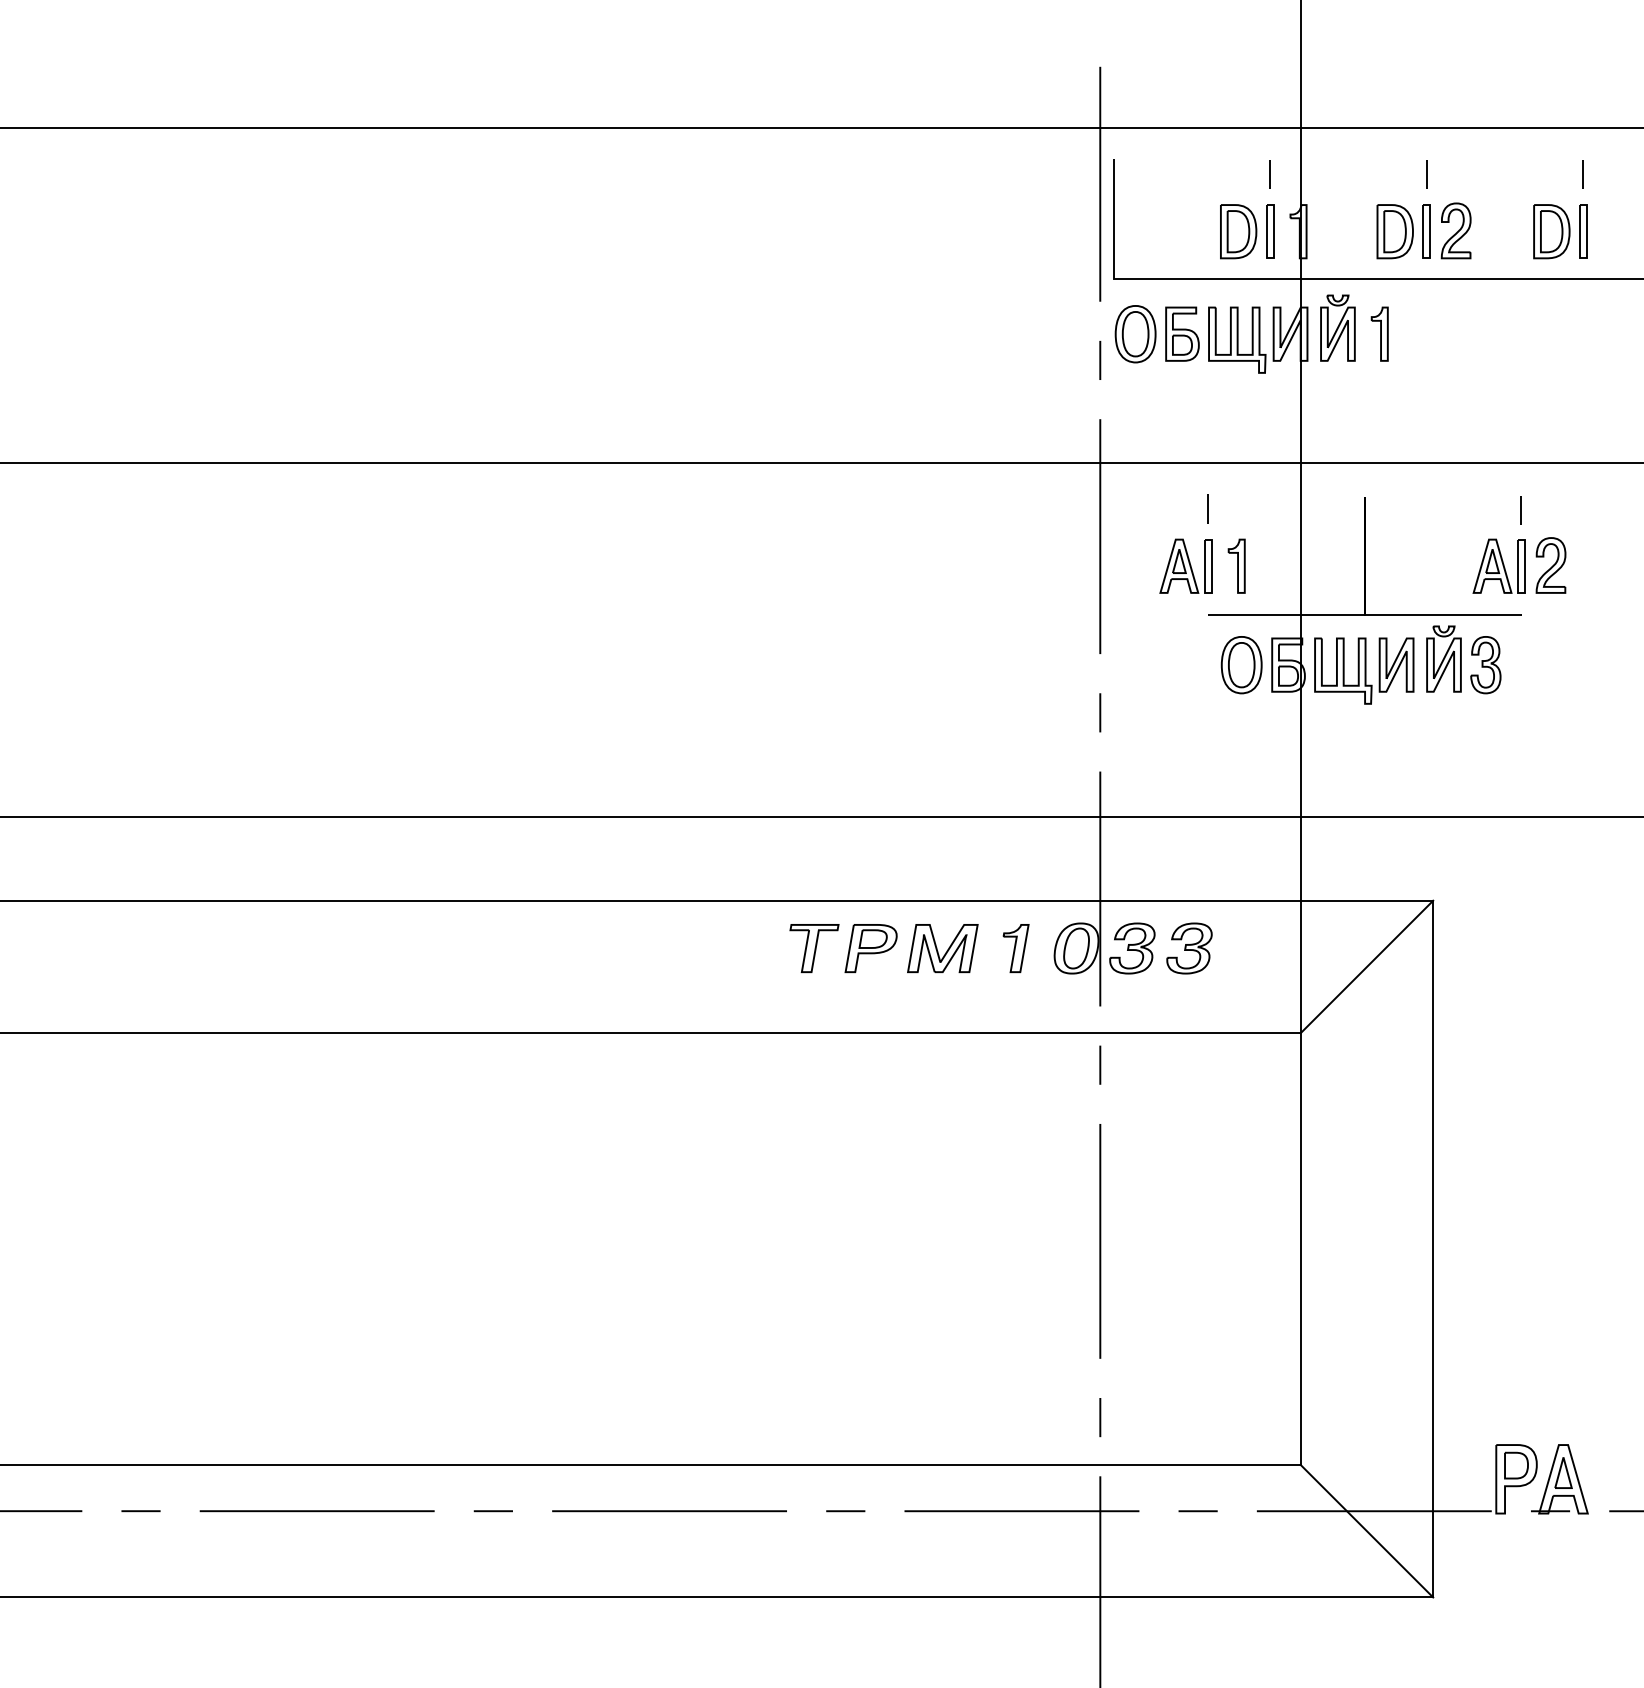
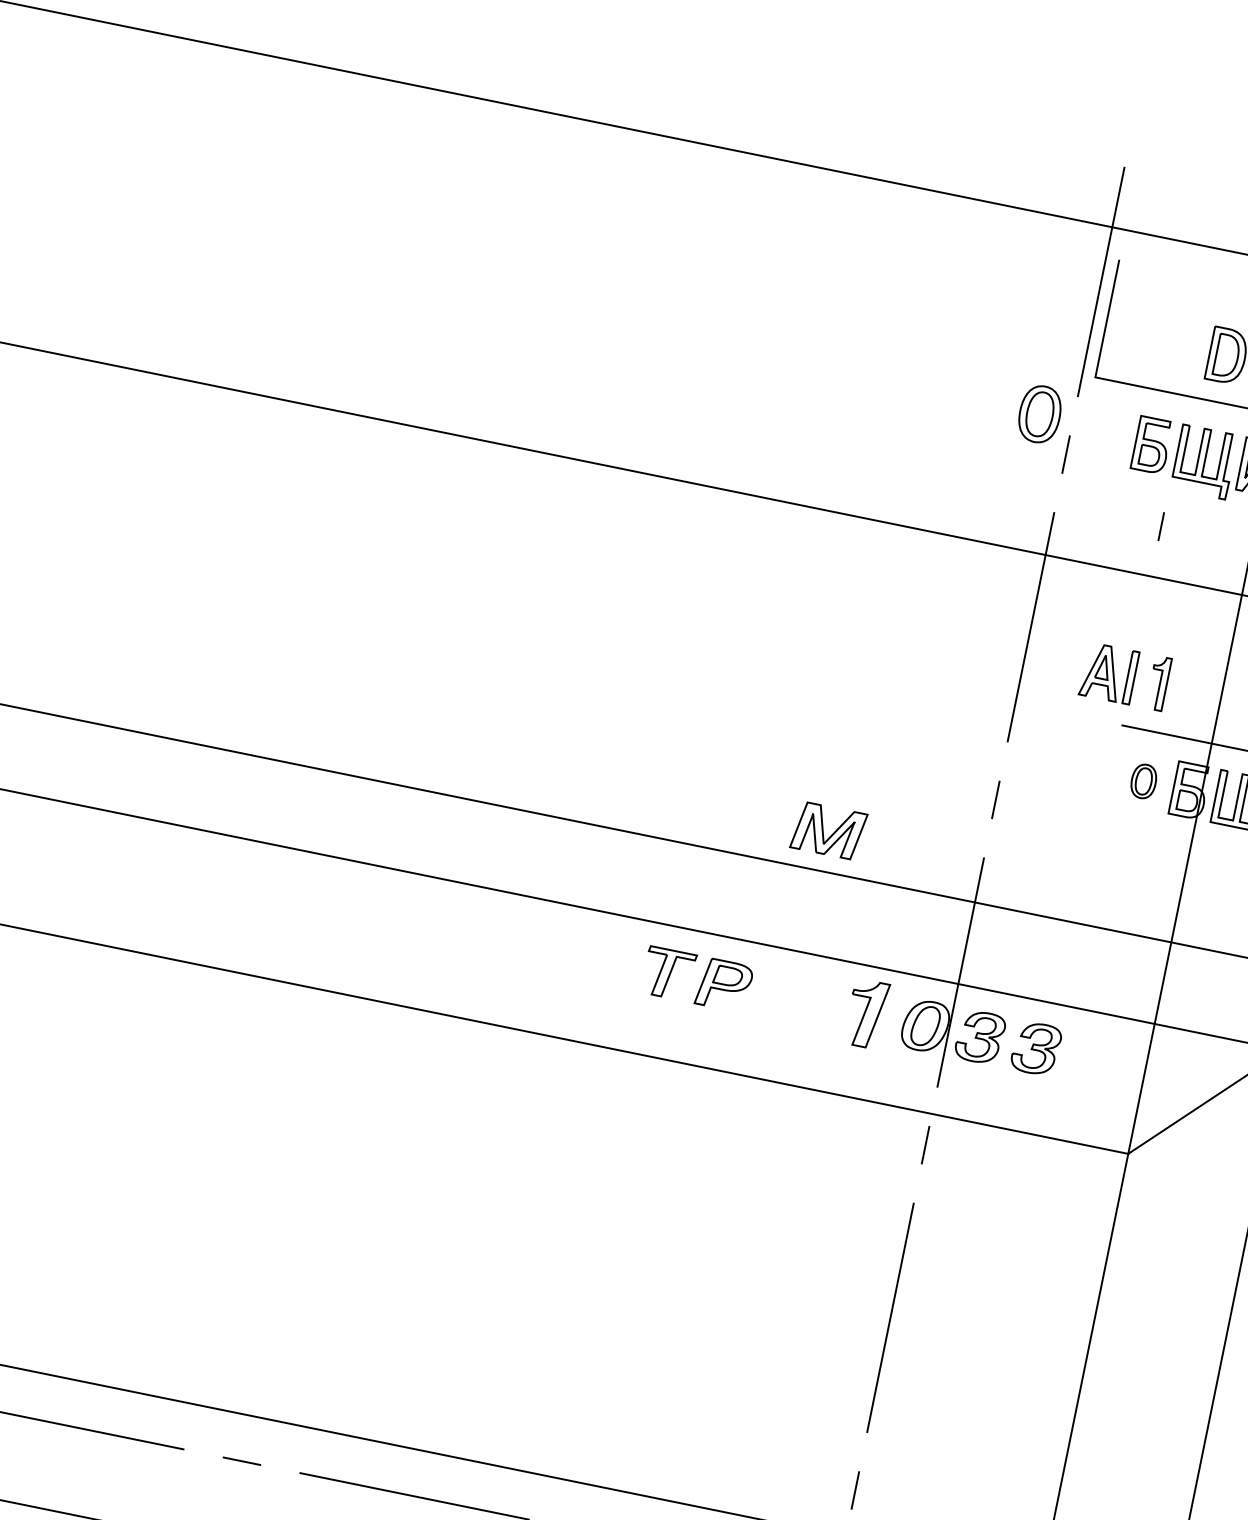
part: (1135, 334) -> (1039, 414), moved
line: (1207, 508) -> (1160, 525), moved
part: (1241, 665) -> (1143, 781), size x0.6
part: (942, 948) -> (828, 830), moved
part: (1015, 948) -> (865, 1013), size x1.4

